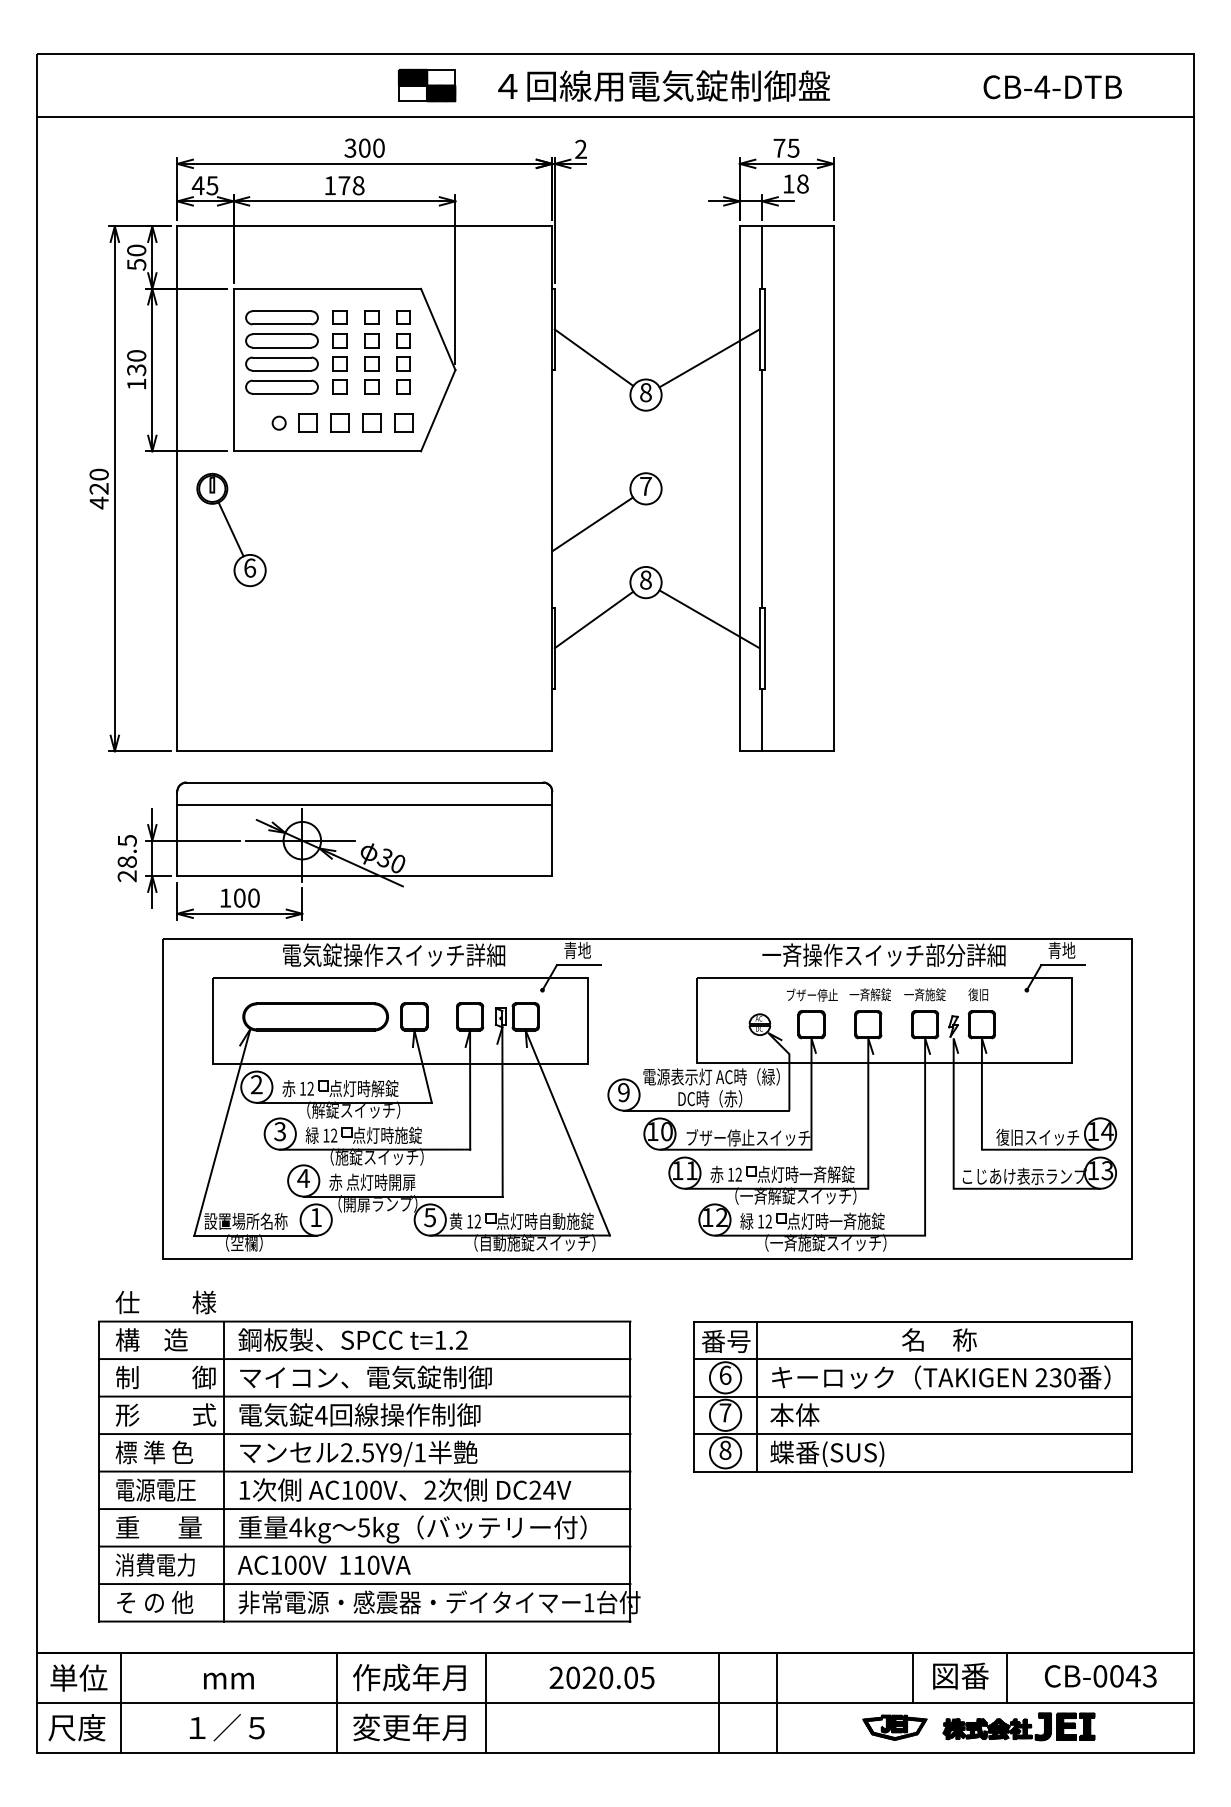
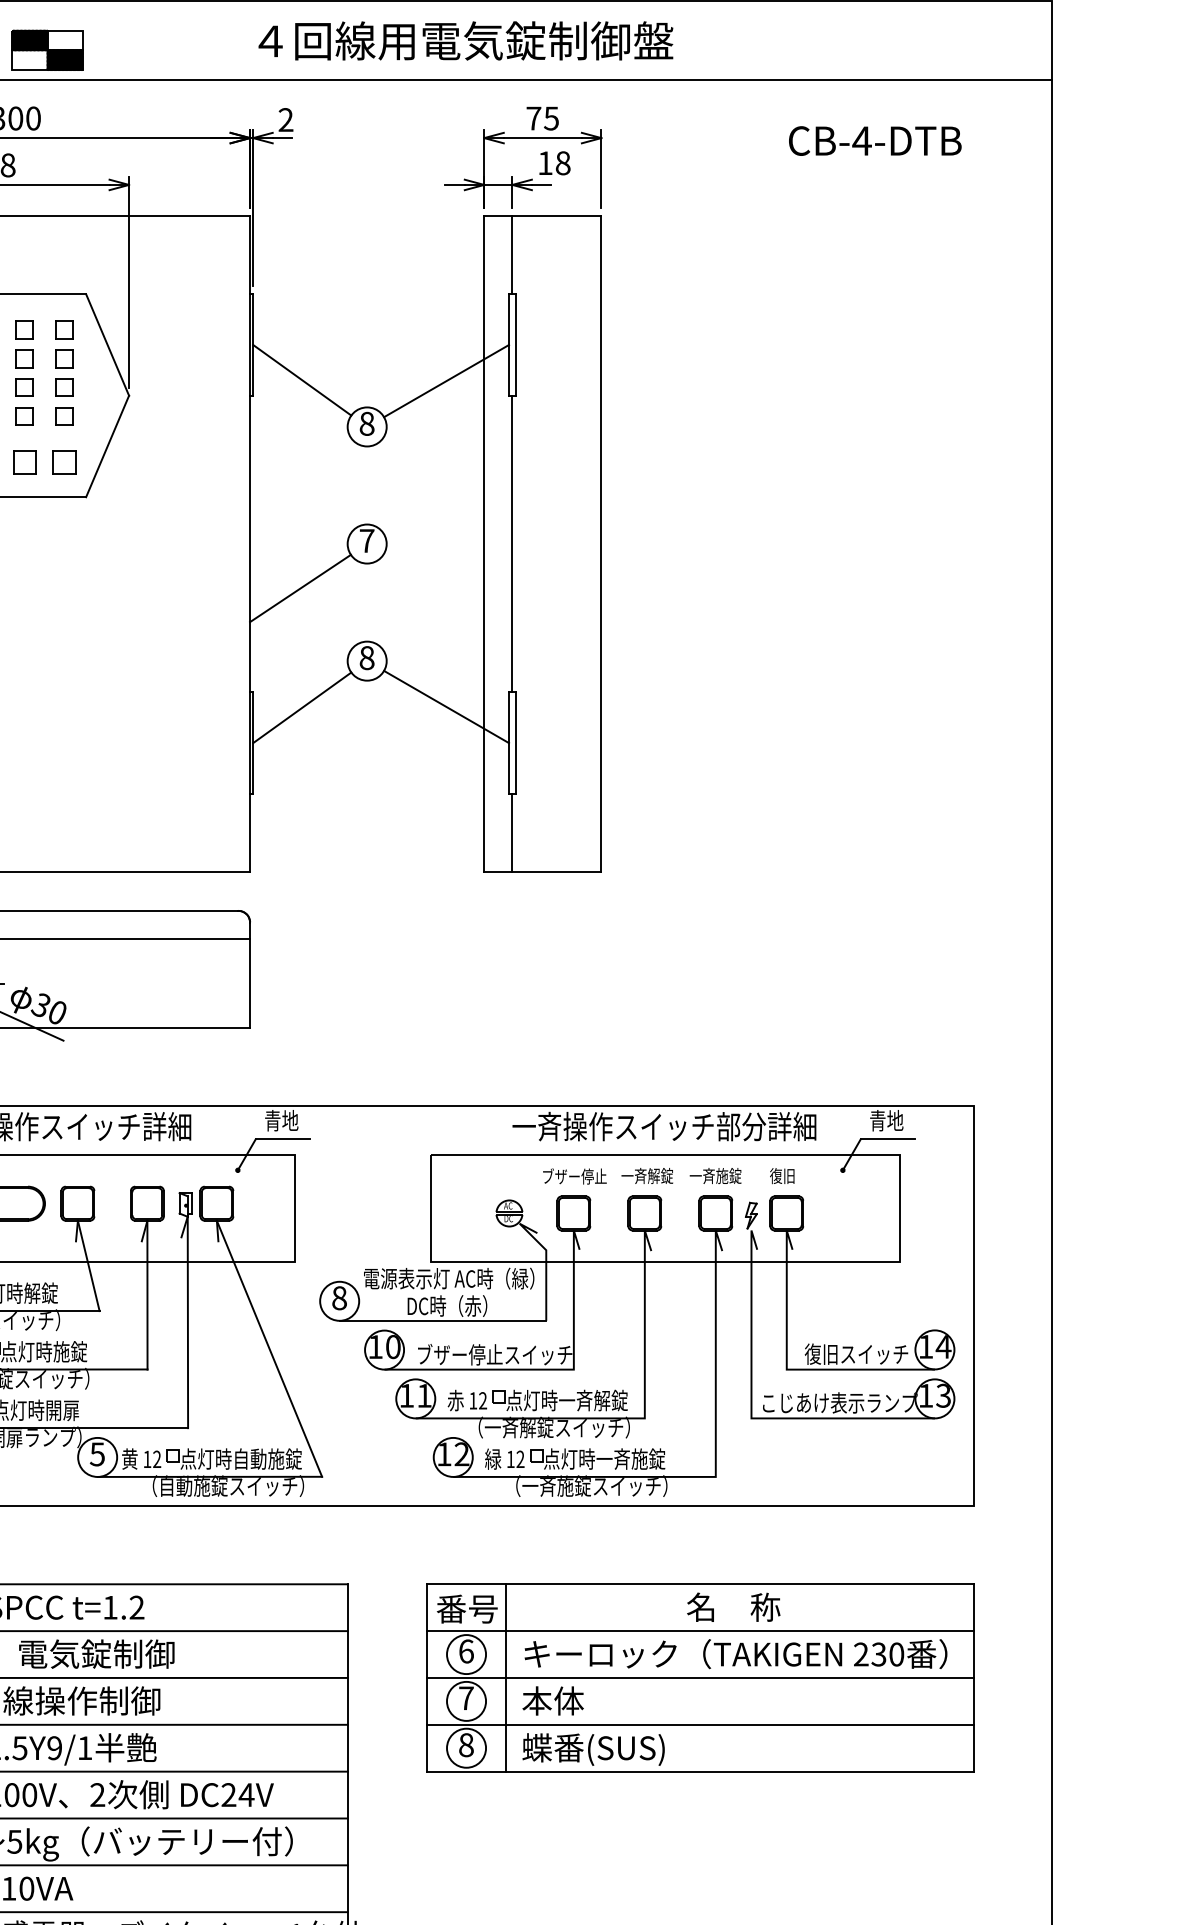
part: (427, 85) -> (47, 50), moved
text: (663, 85) -> (465, 40), moved
text: (1052, 87) -> (874, 141), moved
text: (623, 1092) -> (339, 1298), 9 -> 8

